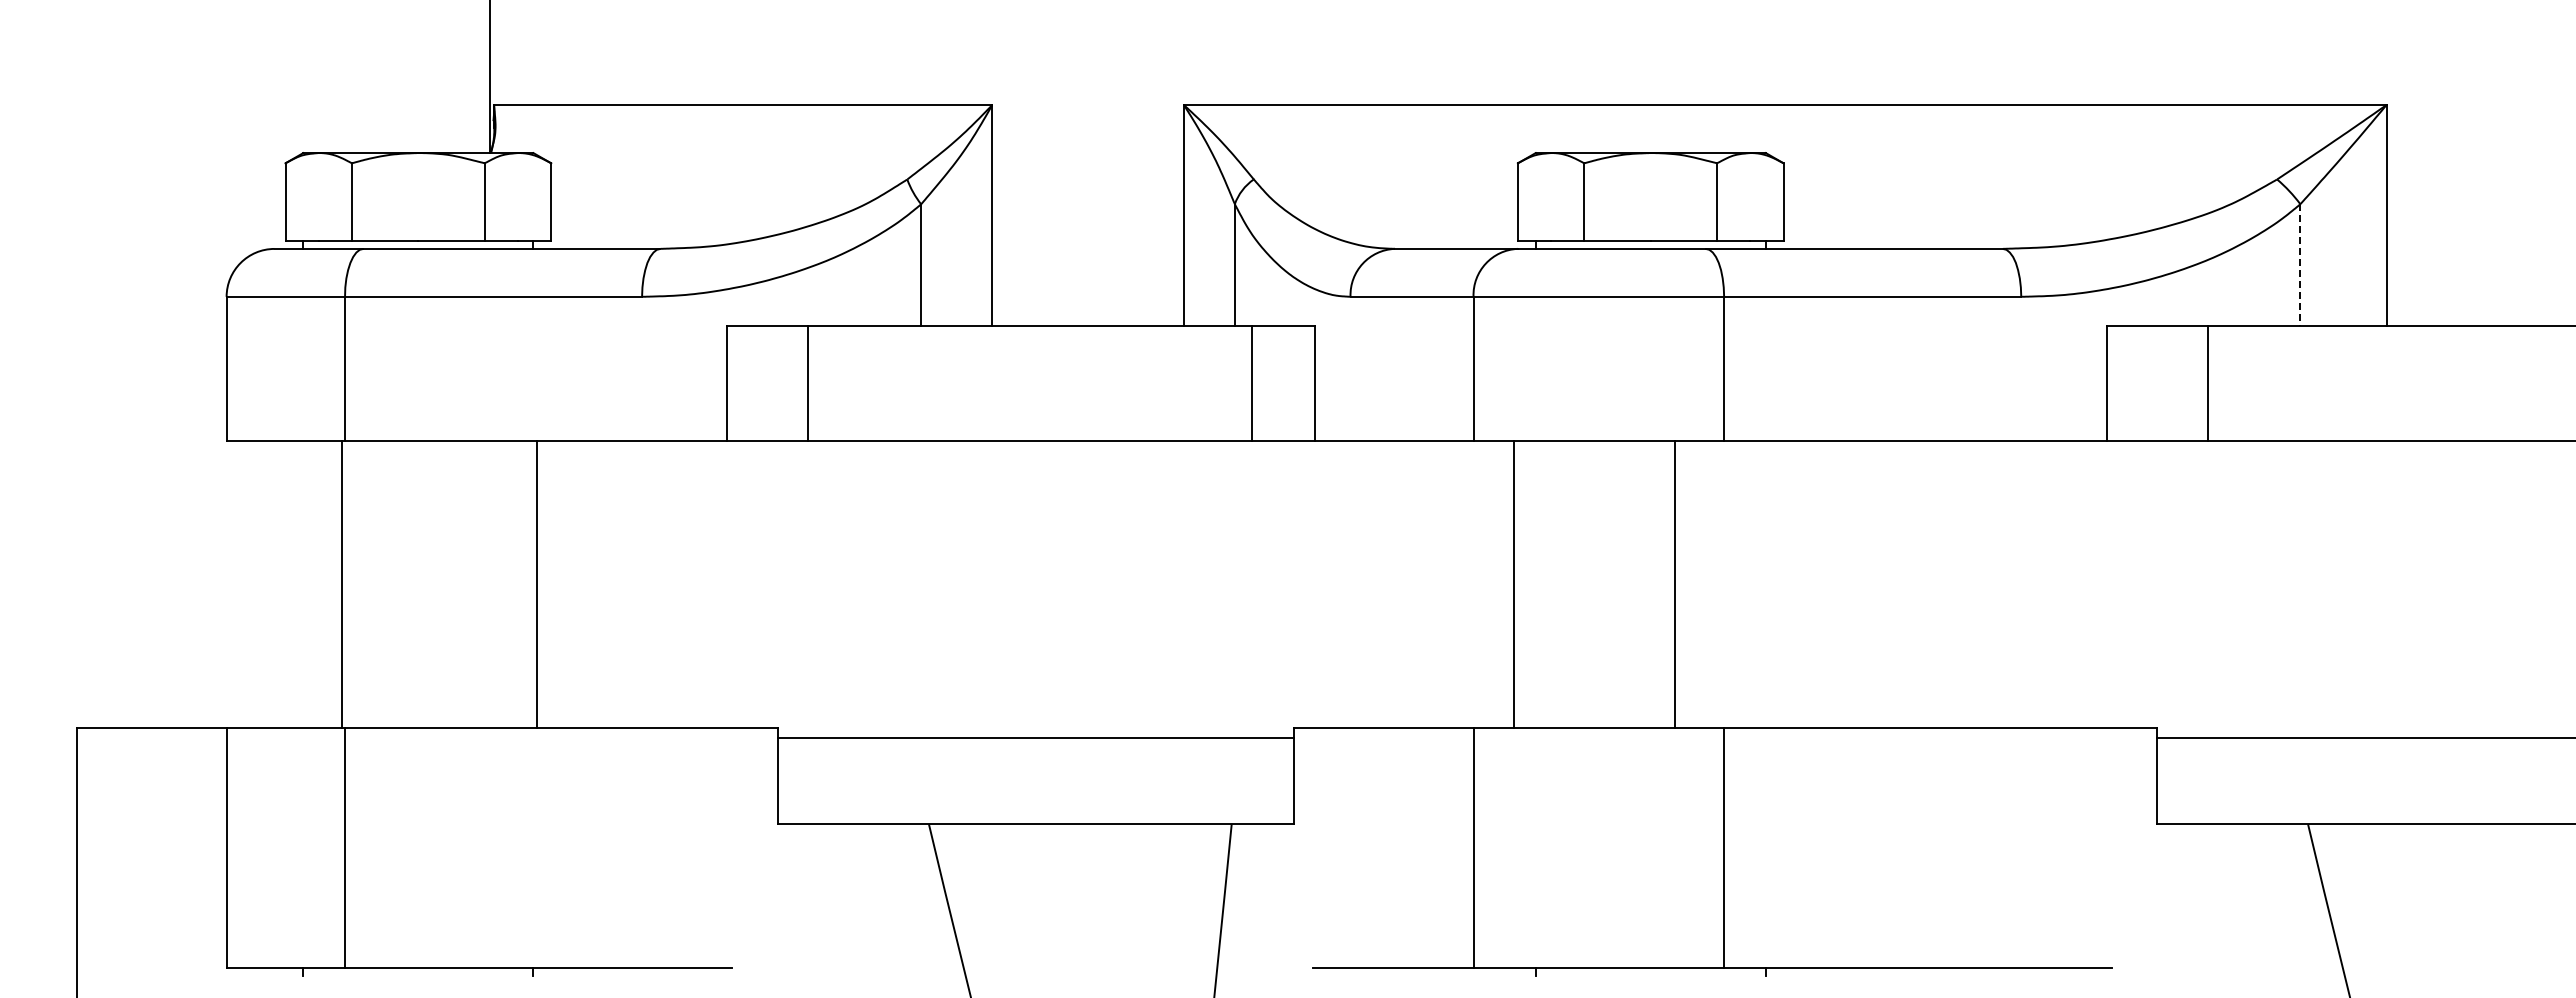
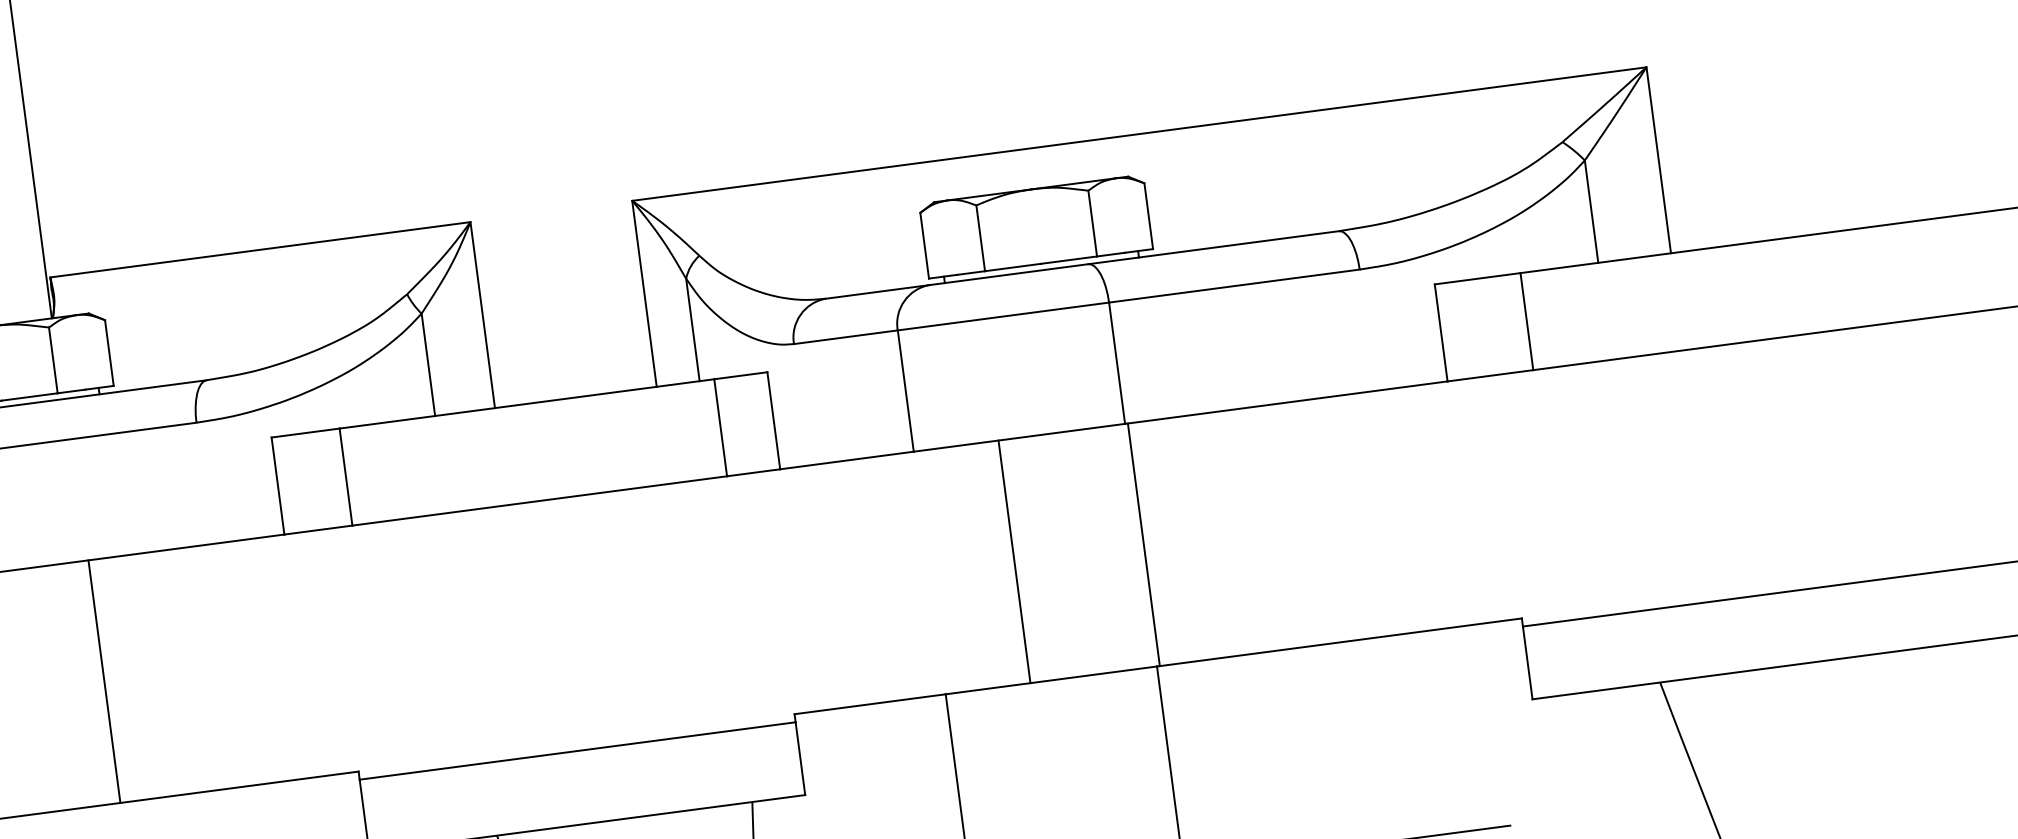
line: (2300, 264) -> (1591, 211), dashed -> solid
line: (537, 584) -> (104, 681), moved
line: (1514, 584) -> (1014, 561), moved
line: (1674, 584) -> (1143, 544), moved

